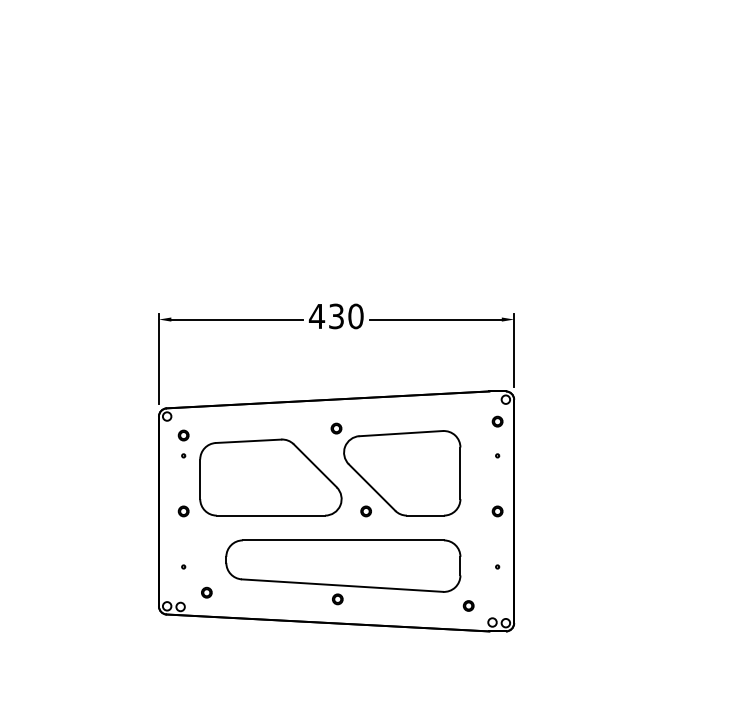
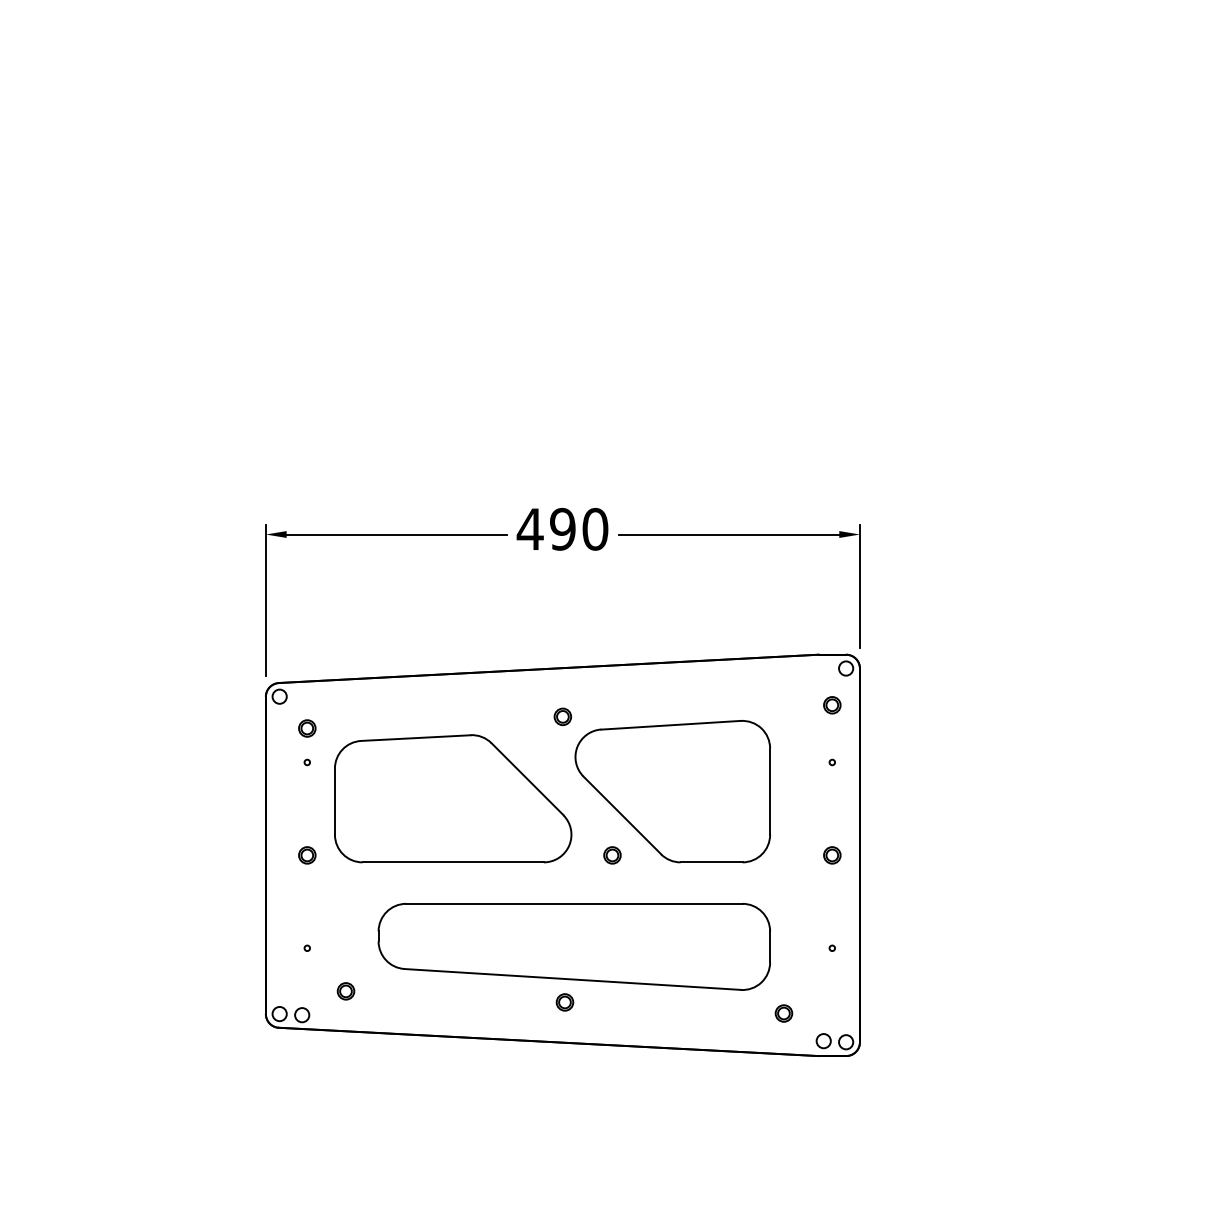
text: (336, 315) -> (562, 527), 430 -> 490

